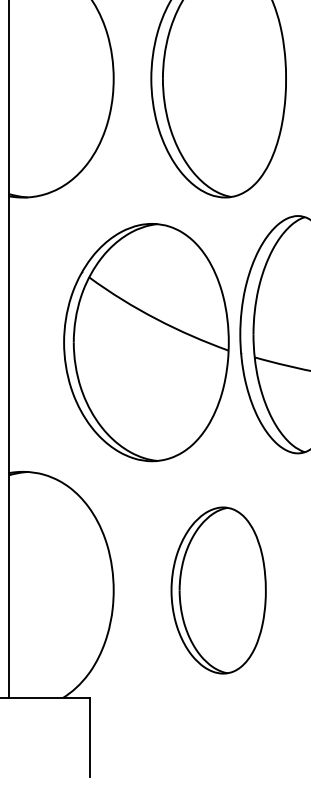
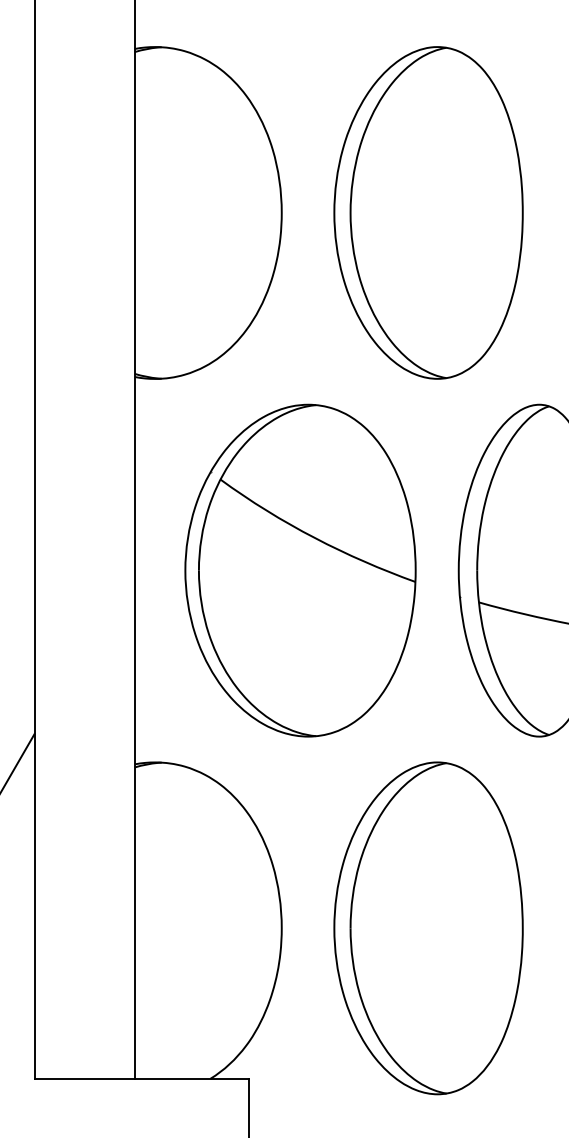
part: (146, 342) -> (300, 570), moved
part: (218, 590) -> (428, 928), size x1.43

